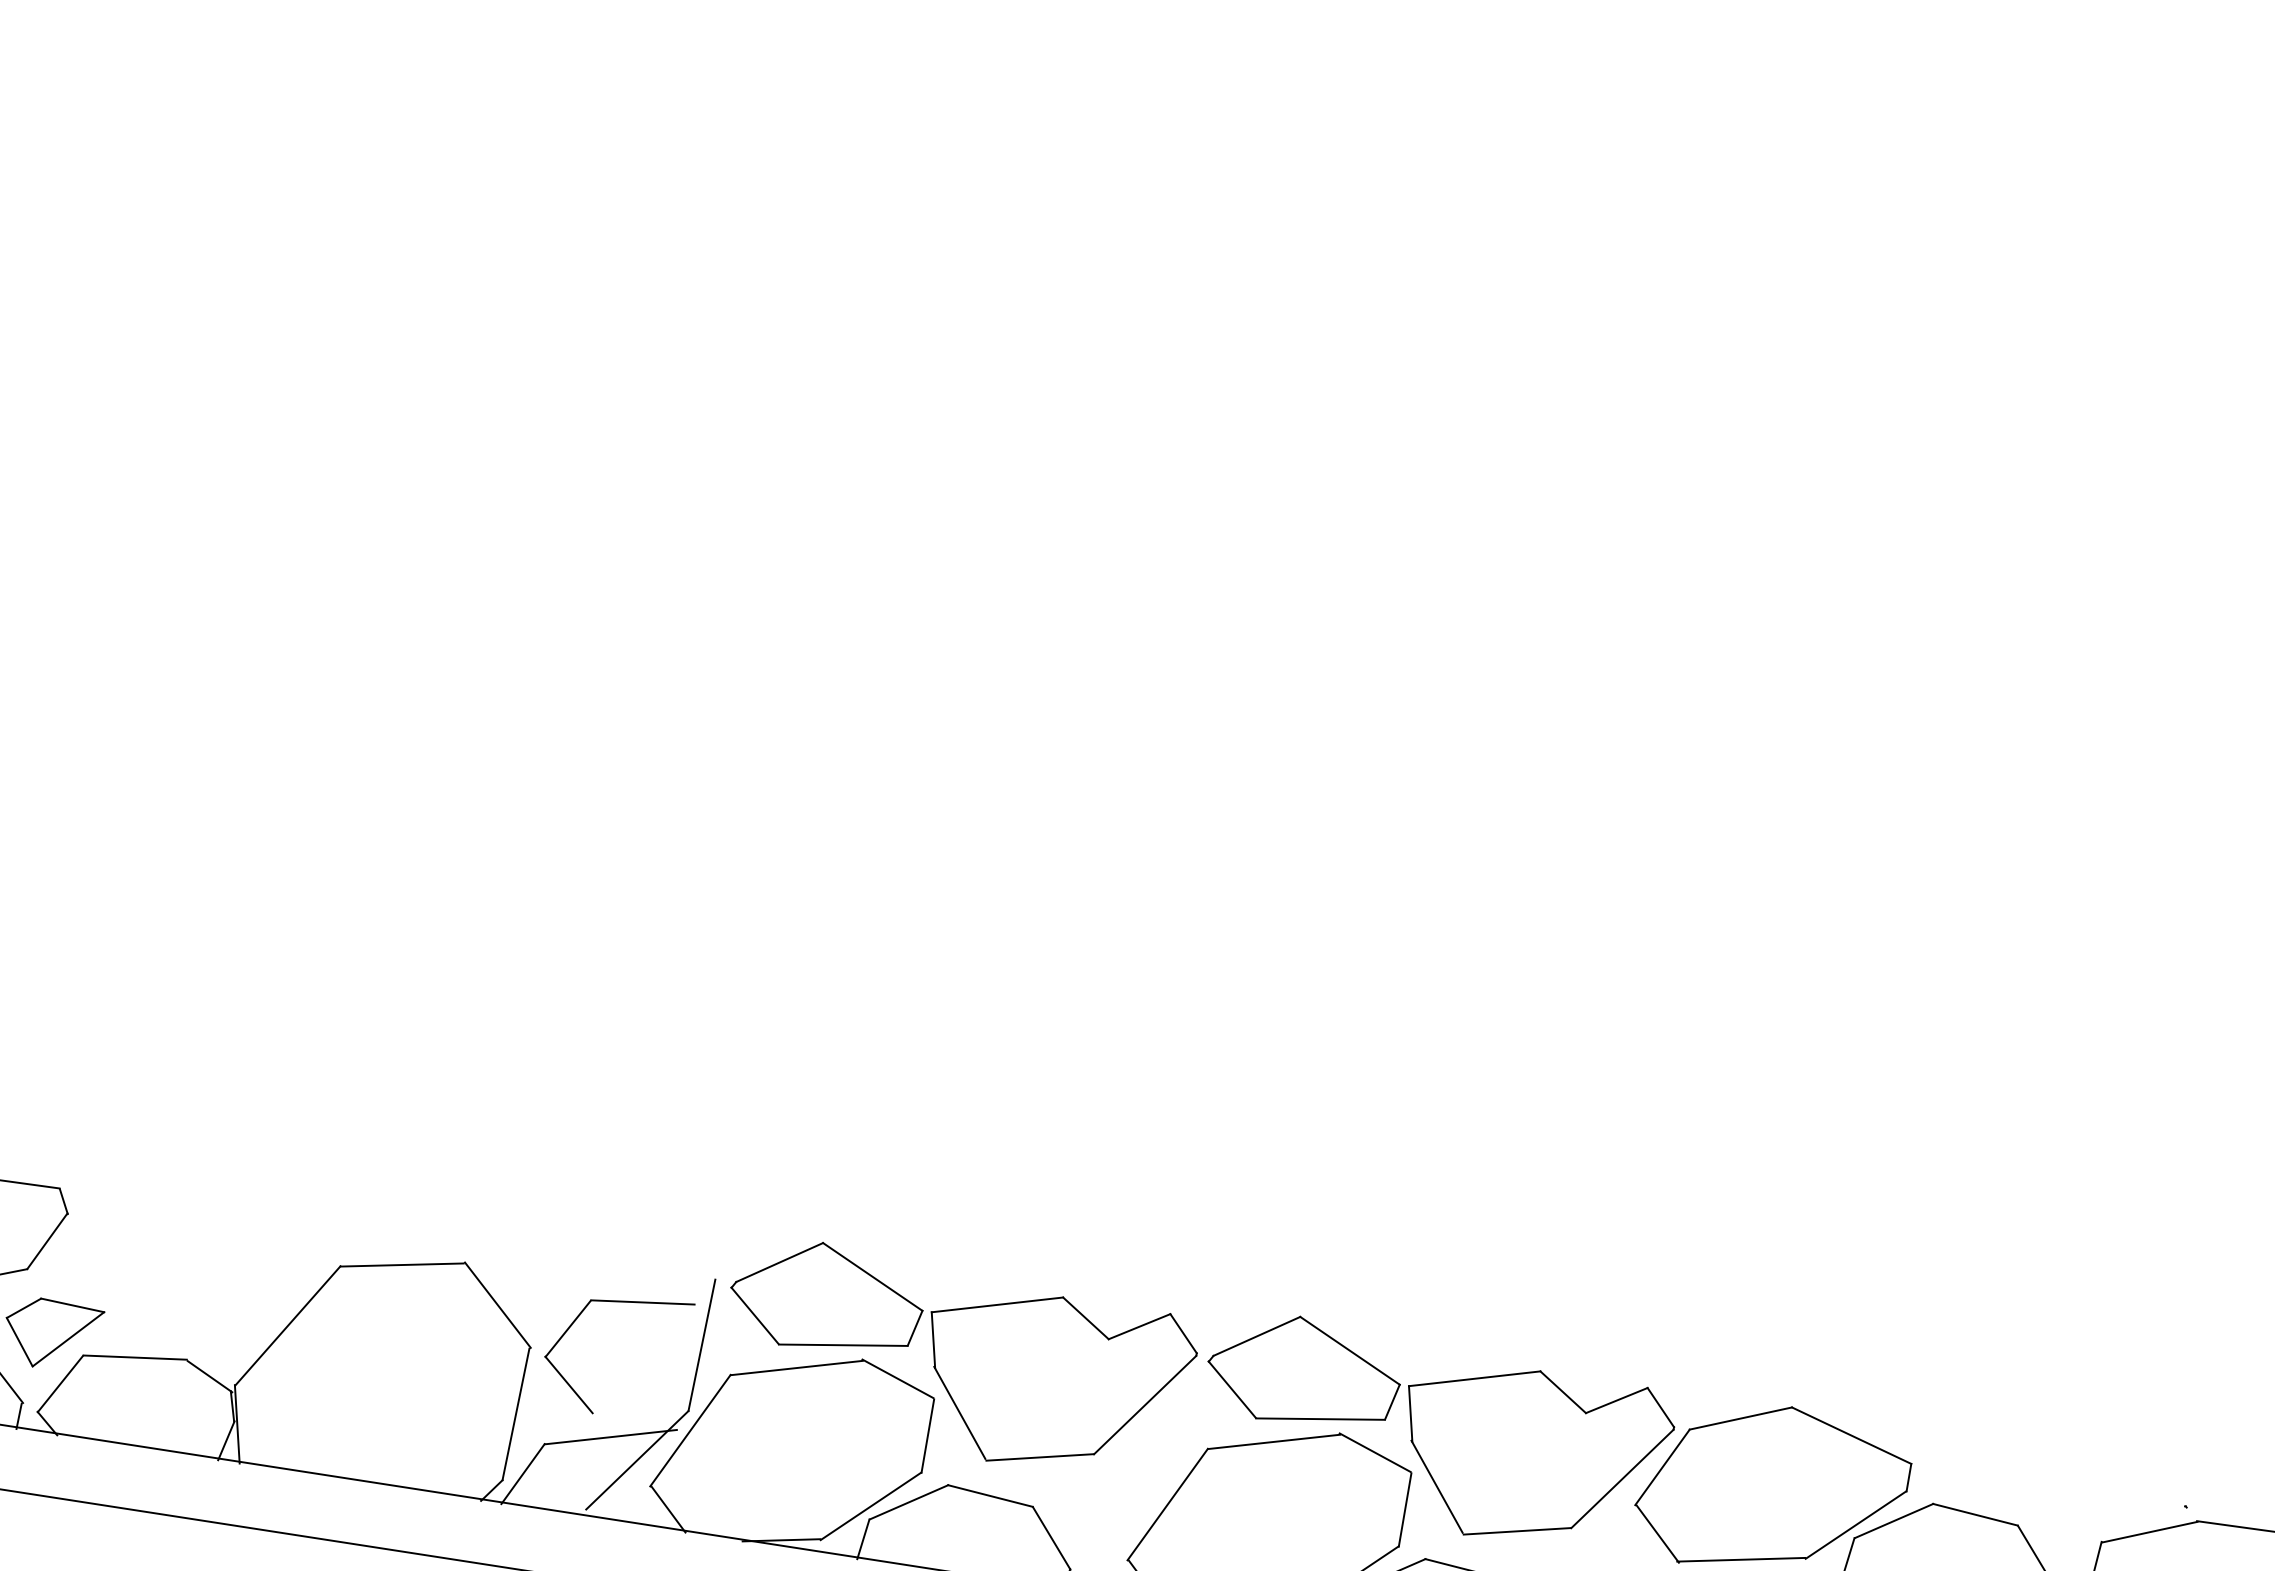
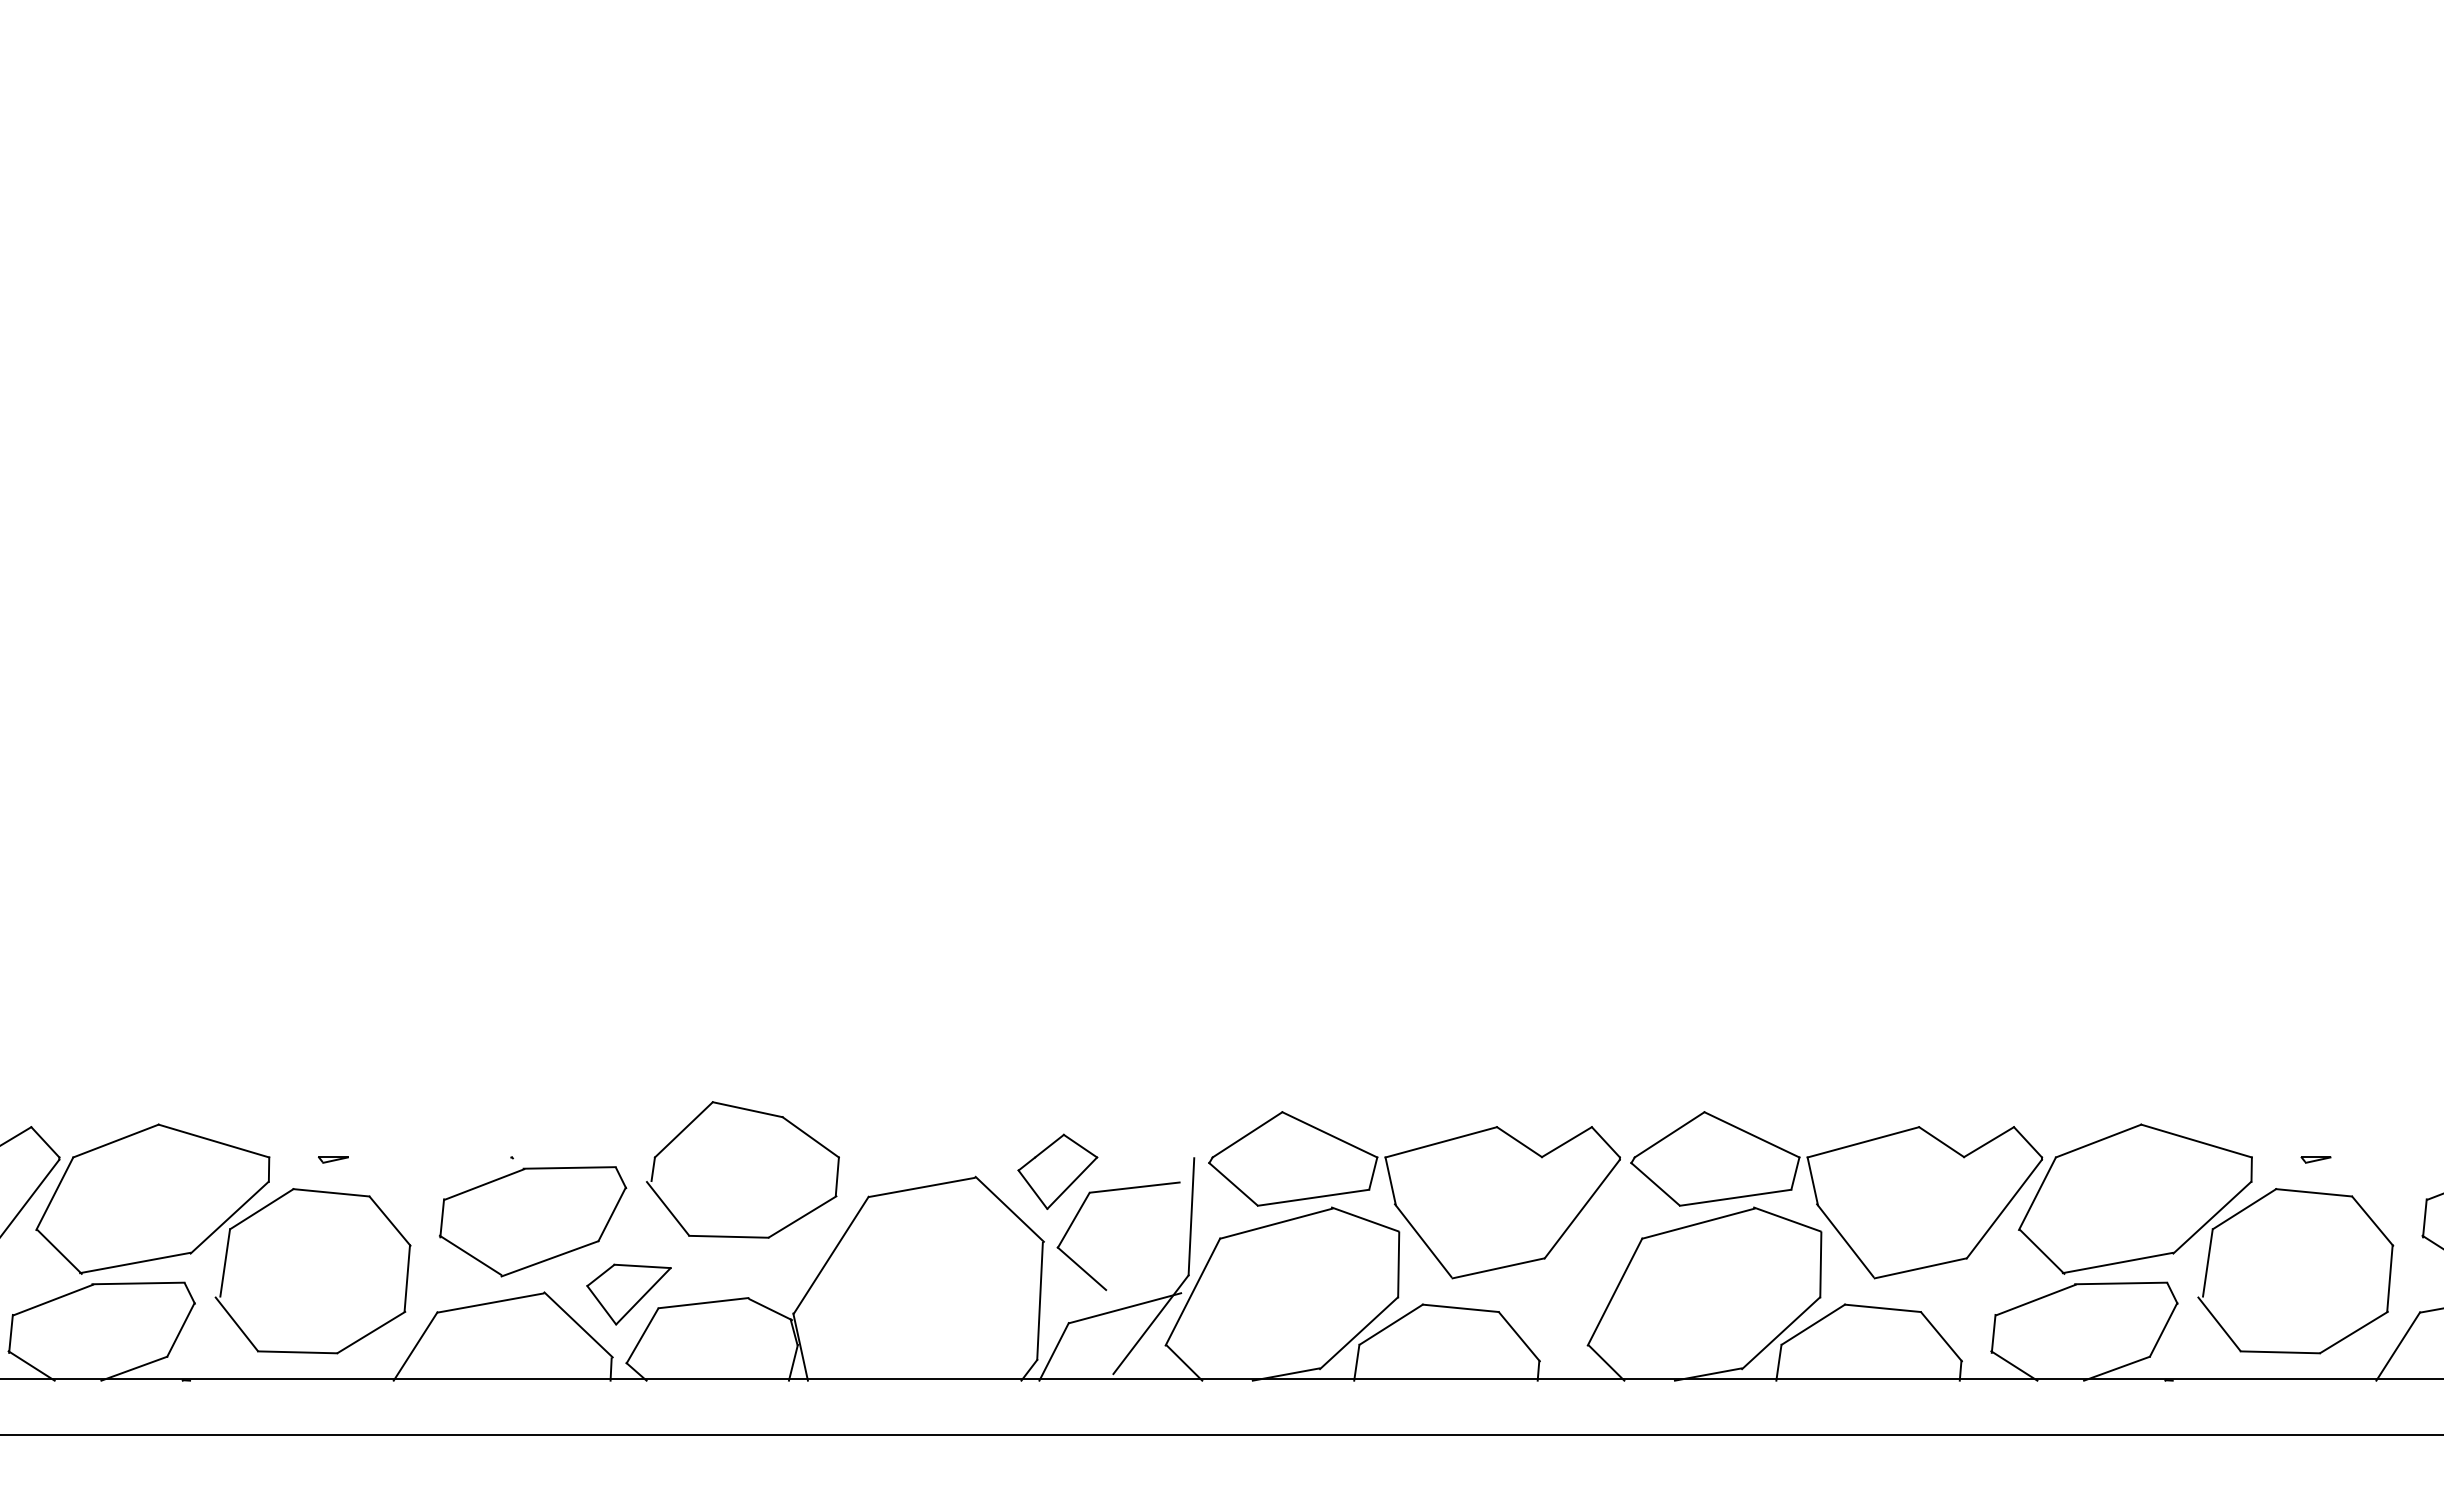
part: (226, 1150) -> (754, 1112), added
part: (558, 1270) -> (1057, 1171), added
part: (1982, 1477) -> (2315, 1159), added

